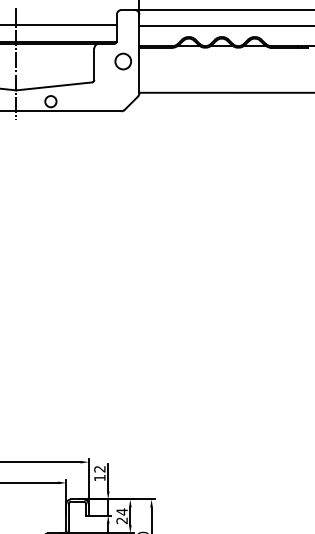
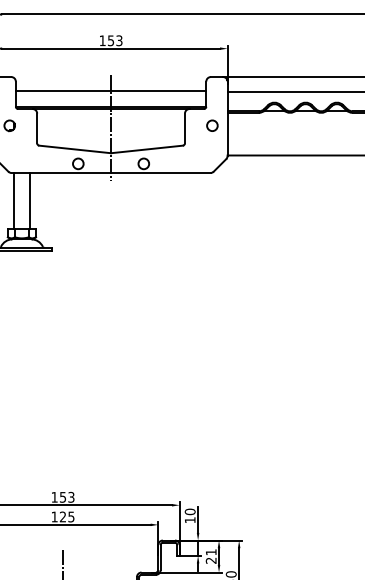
circle: (123, 61) -> (212, 125), size x0.71
text: (99, 468) -> (189, 511), 12 -> 10
text: (122, 512) -> (211, 552), 24 -> 21

